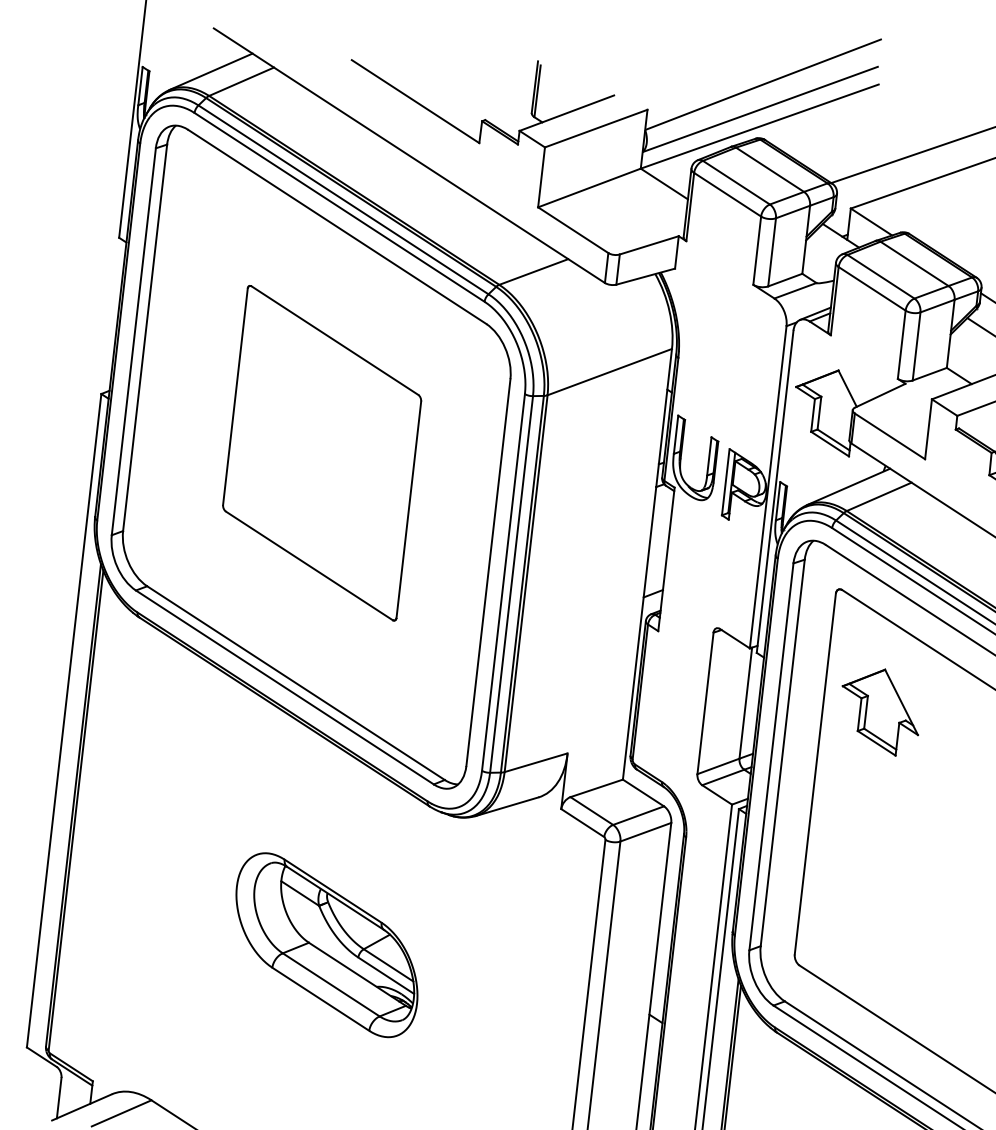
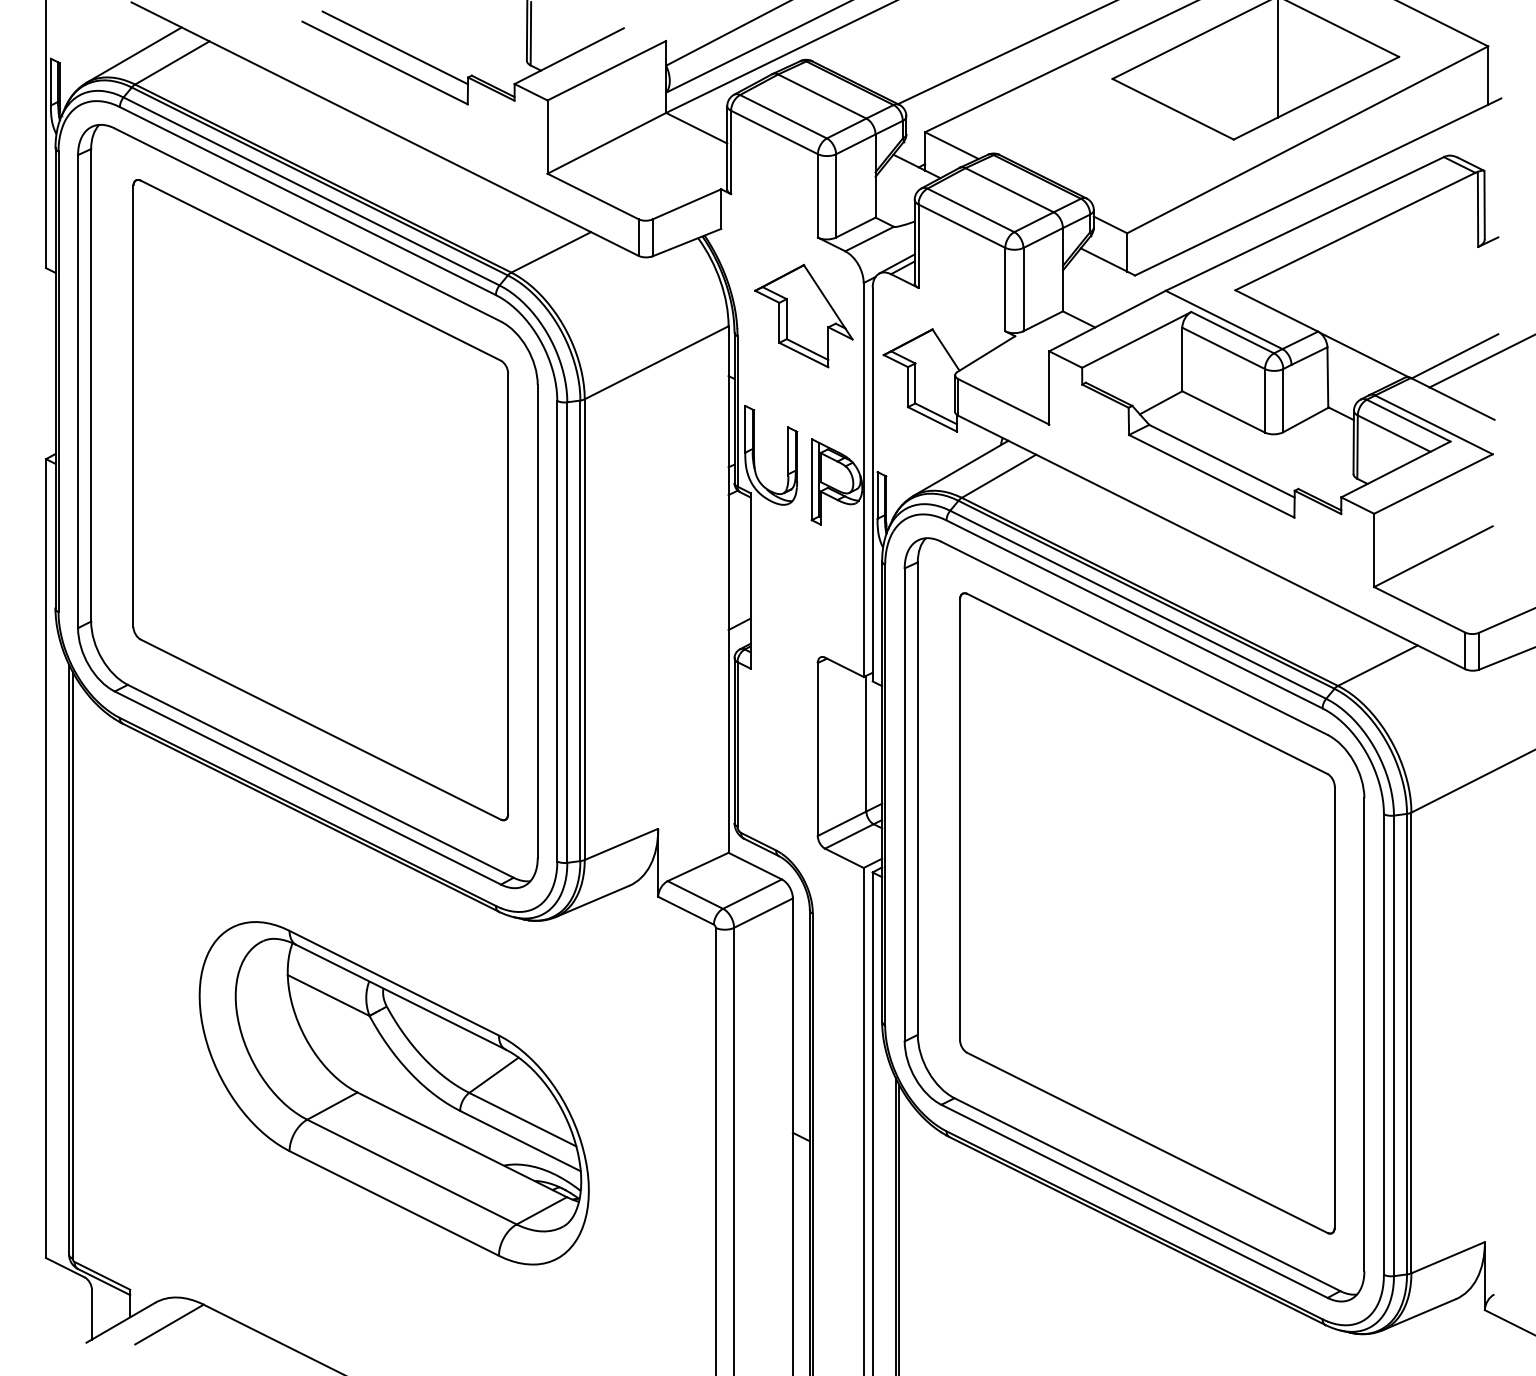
line: (425, 89) -> (395, 47), added
part: (321, 453) -> (320, 500), size x1.67
part: (880, 710) -> (803, 315), moved
part: (326, 945) -> (393, 1093), size x1.67

